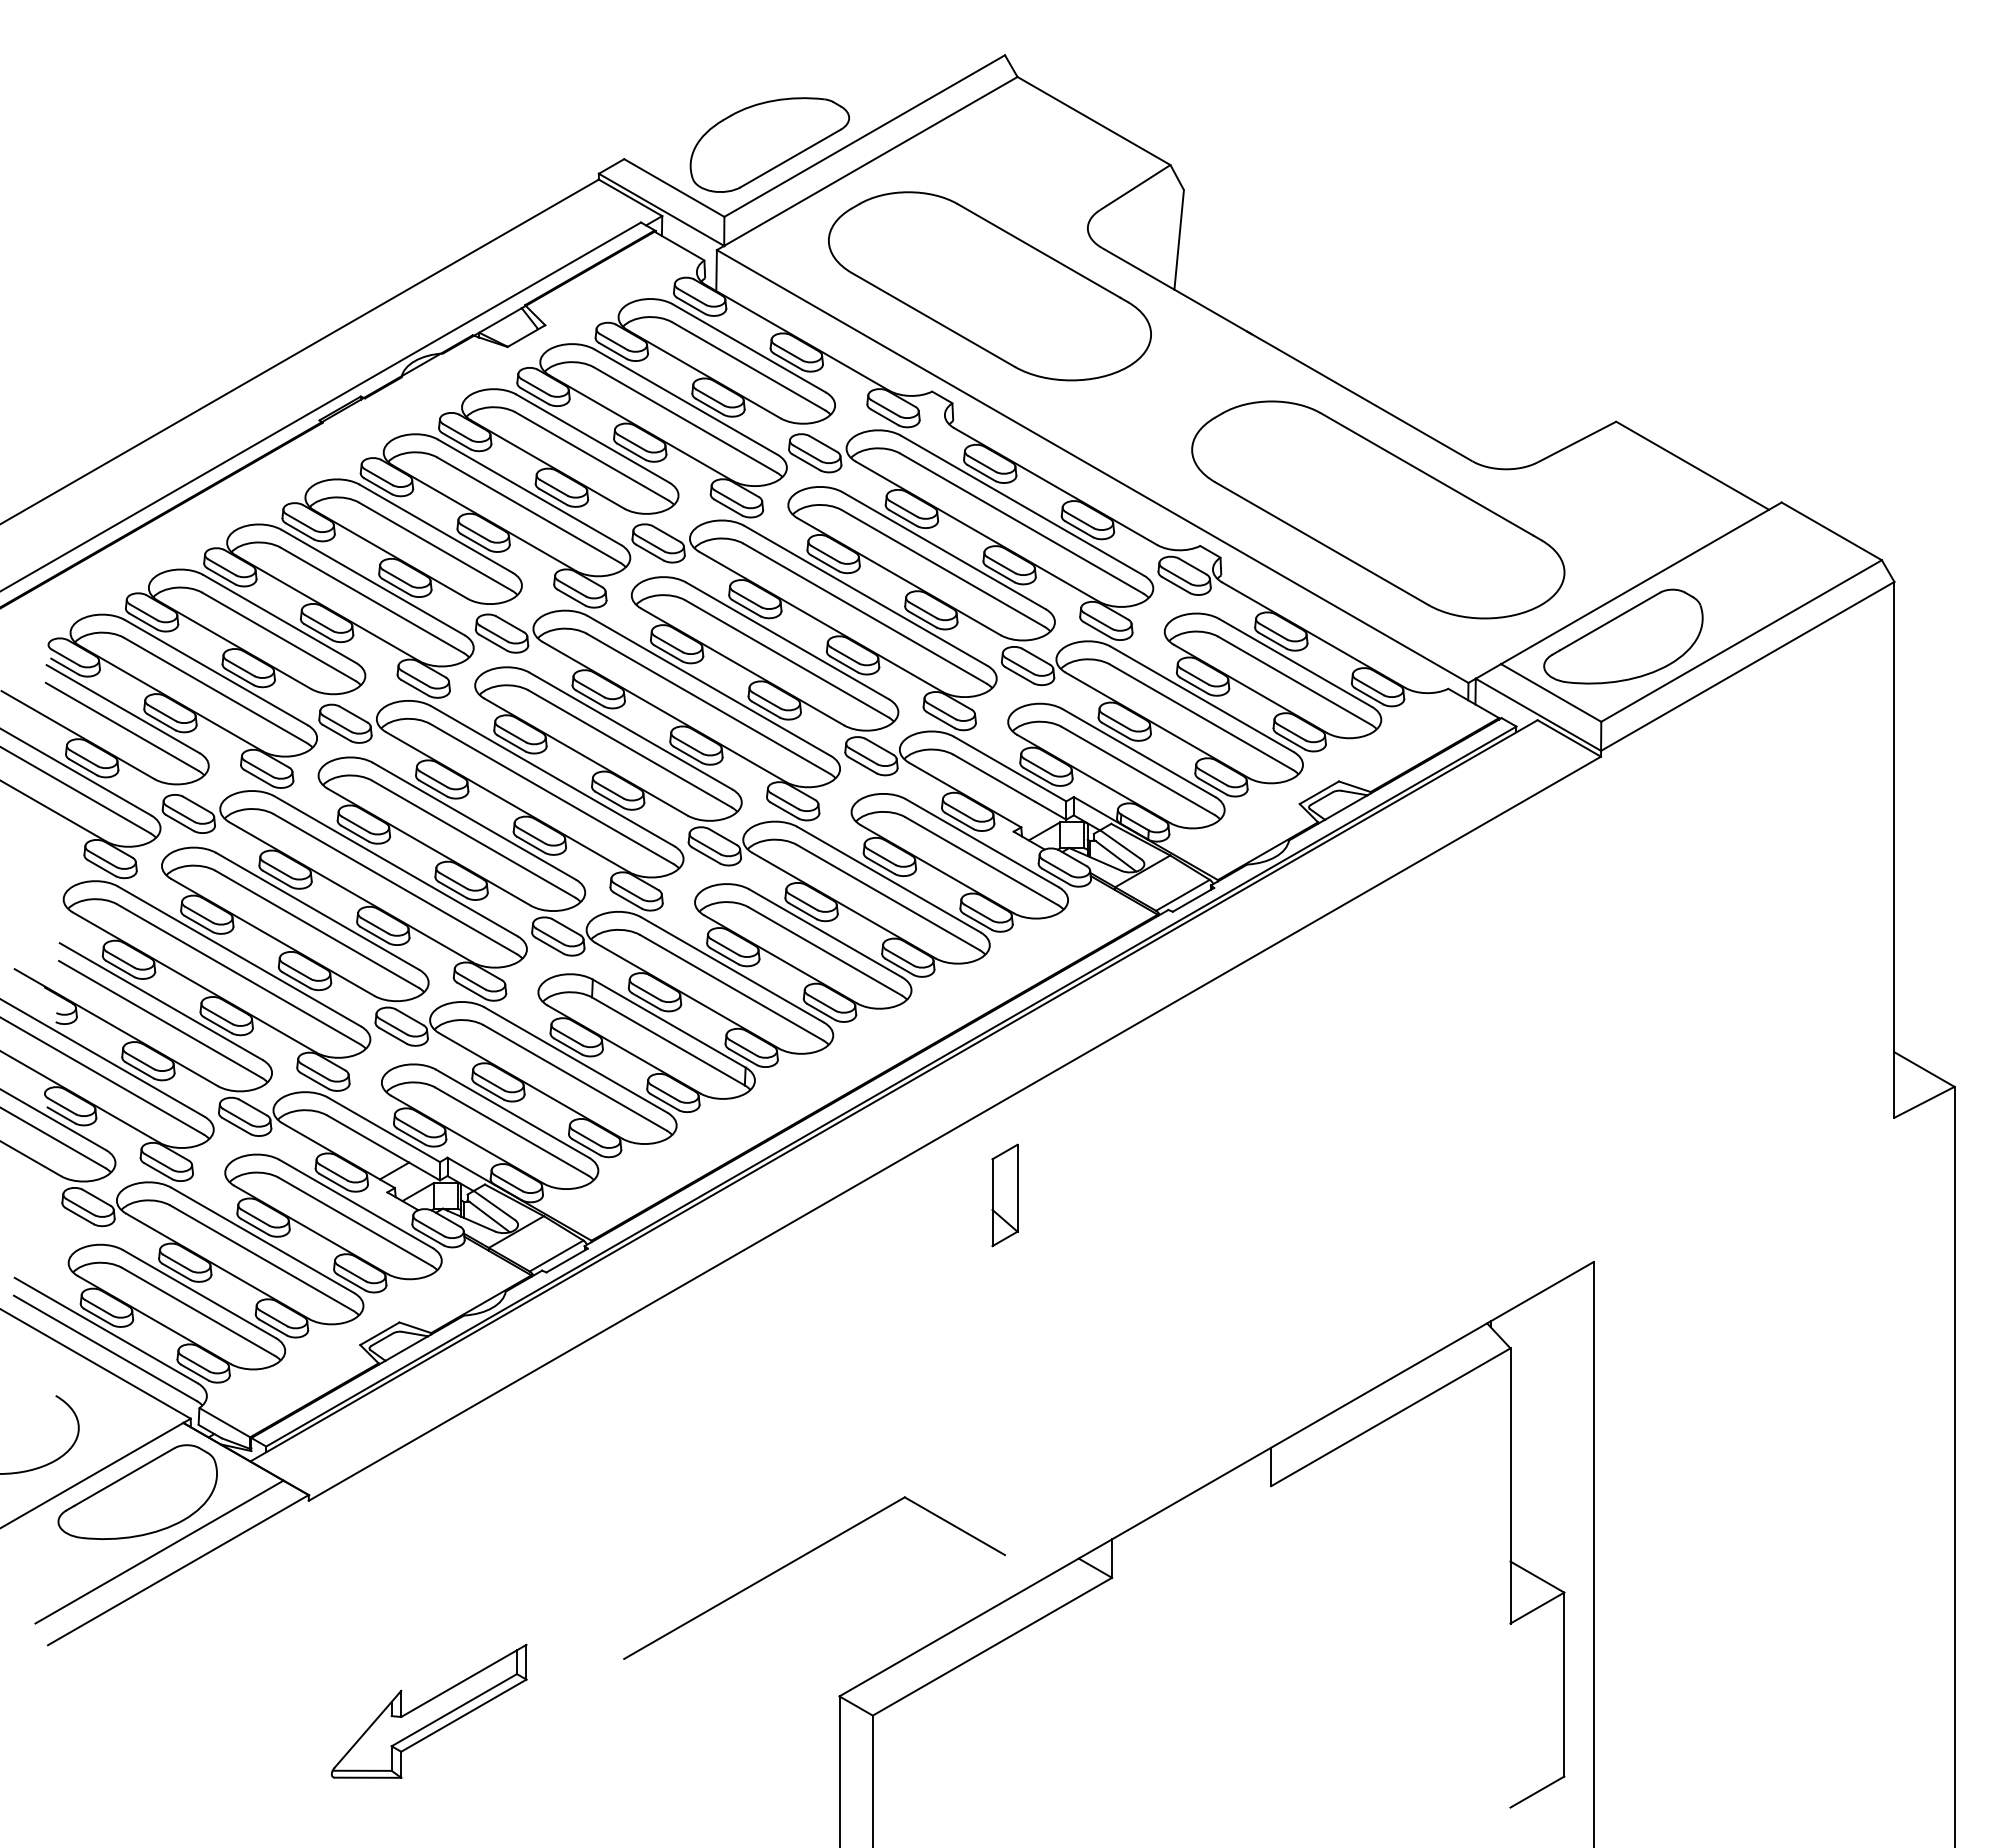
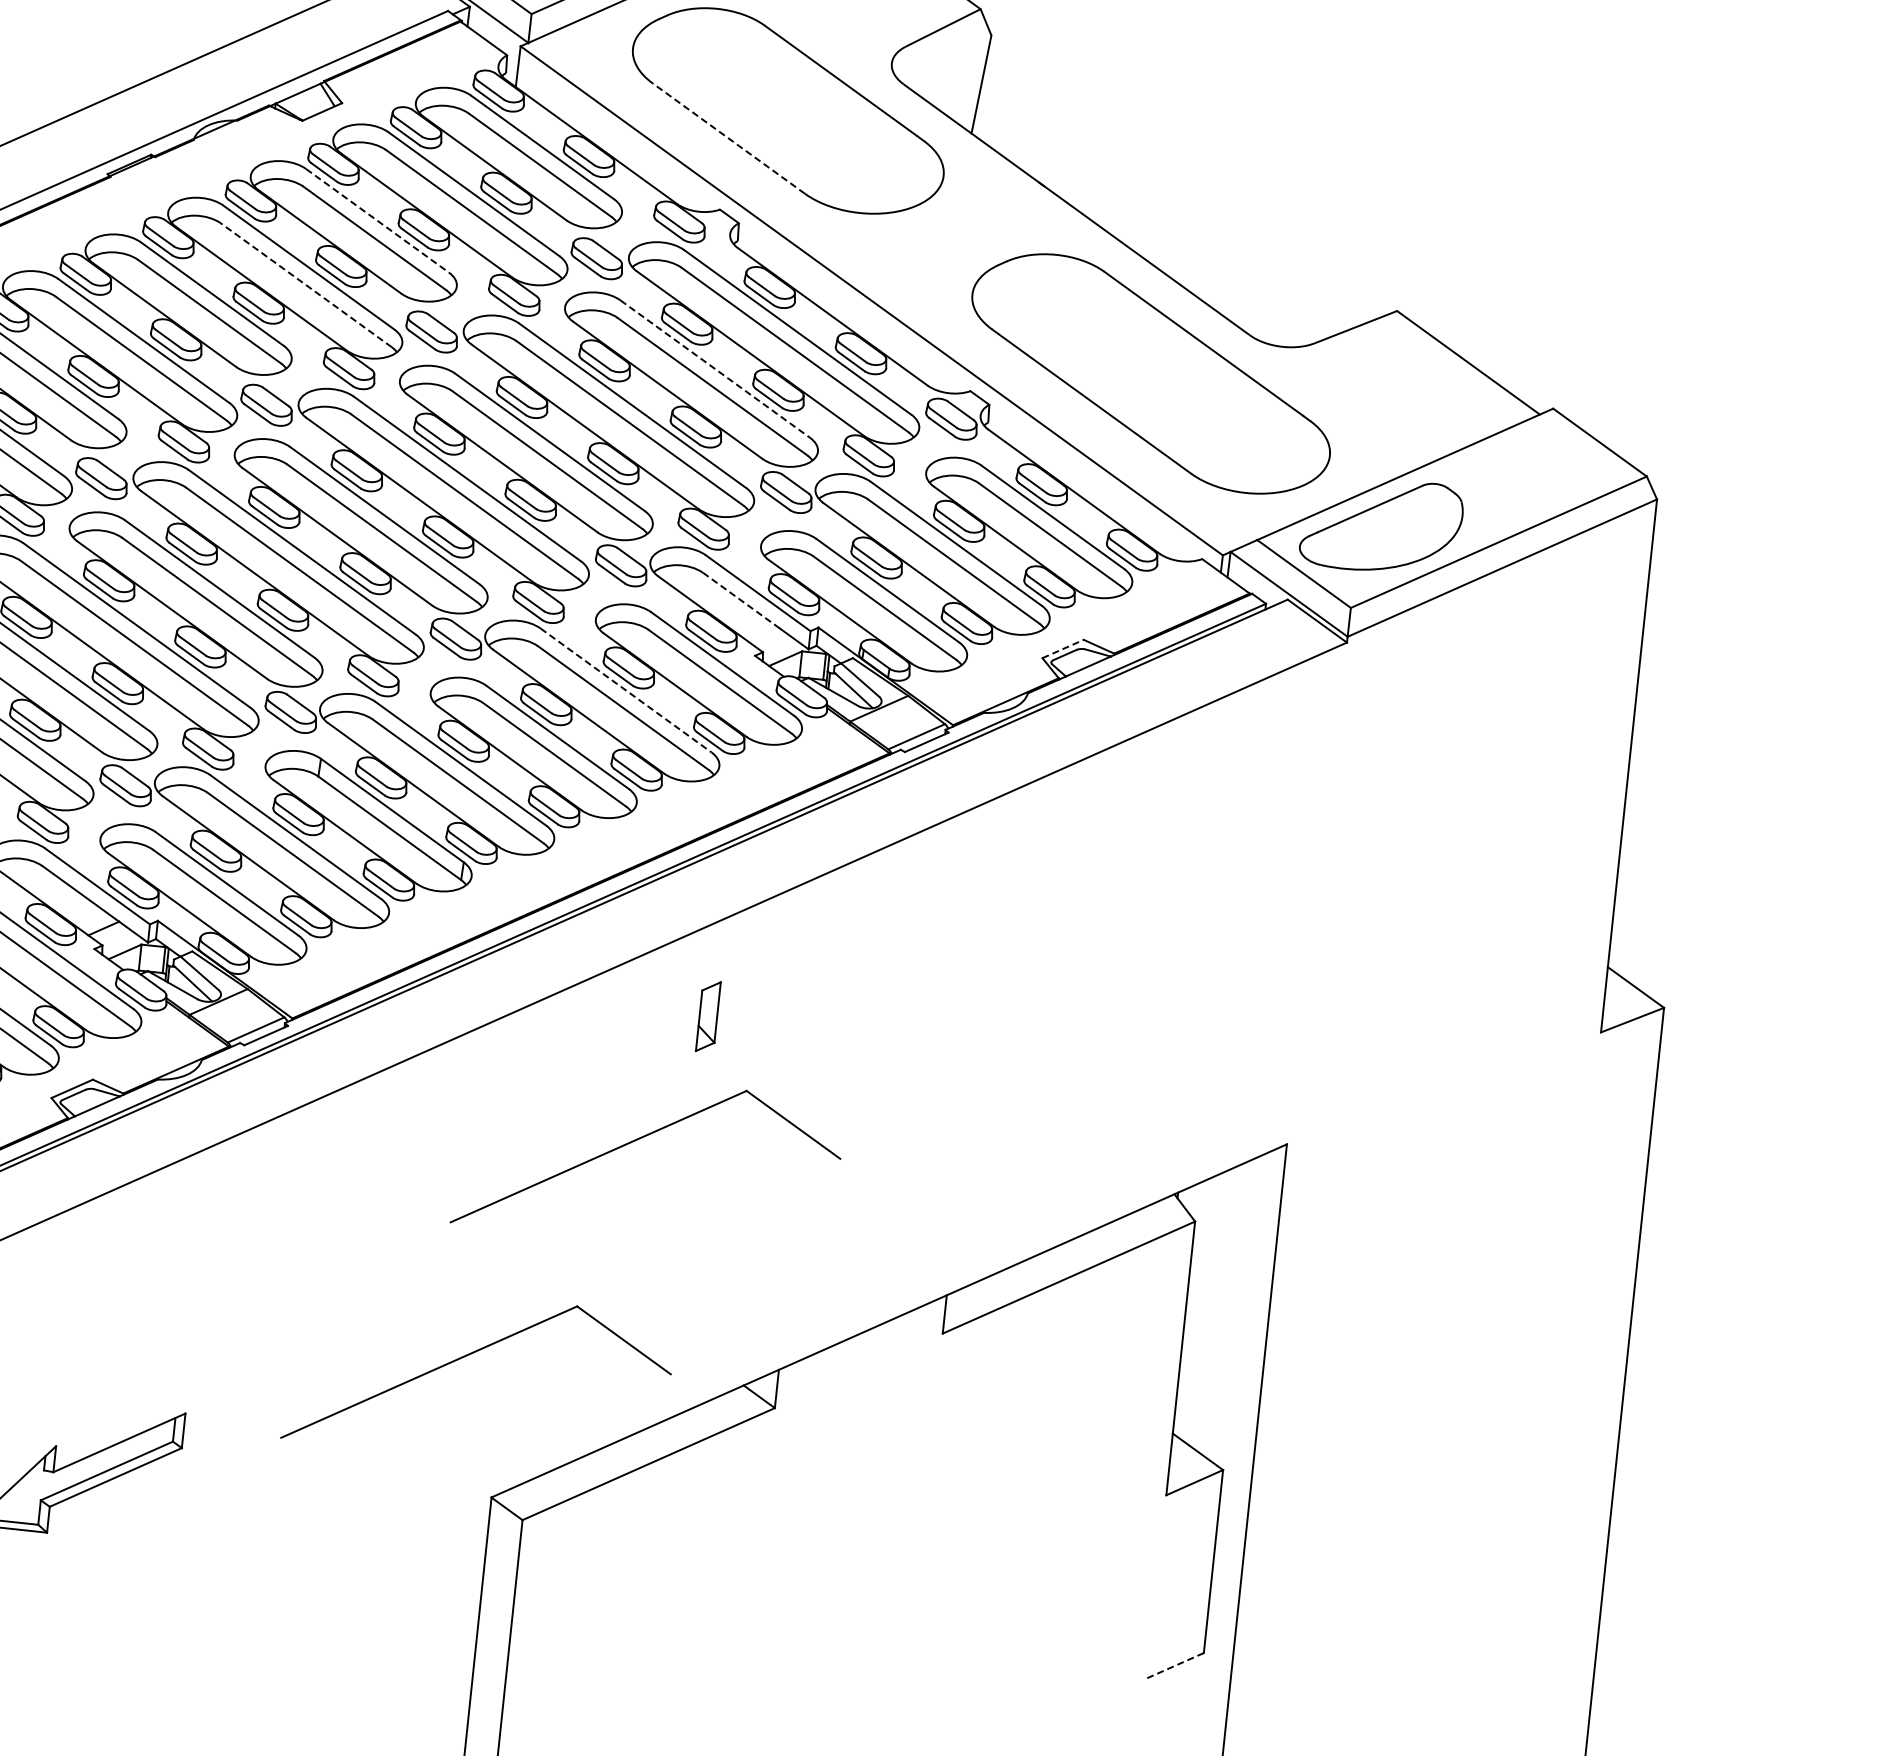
line: (933, 320) -> (728, 139), solid -> dashed
line: (593, 438) -> (378, 220), solid -> dashed
line: (528, 510) -> (306, 285), solid -> dashed
line: (944, 551) -> (715, 369), solid -> dashed
line: (994, 778) -> (741, 600), solid -> dashed
line: (1319, 792) -> (1063, 648), solid -> dashed
line: (889, 879) -> (626, 690), solid -> dashed
part: (1004, 1195) -> (707, 1016), size x0.7
part: (950, 1324) -> (640, 1139), added
line: (1536, 1792) -> (1174, 1665), solid -> dashed

